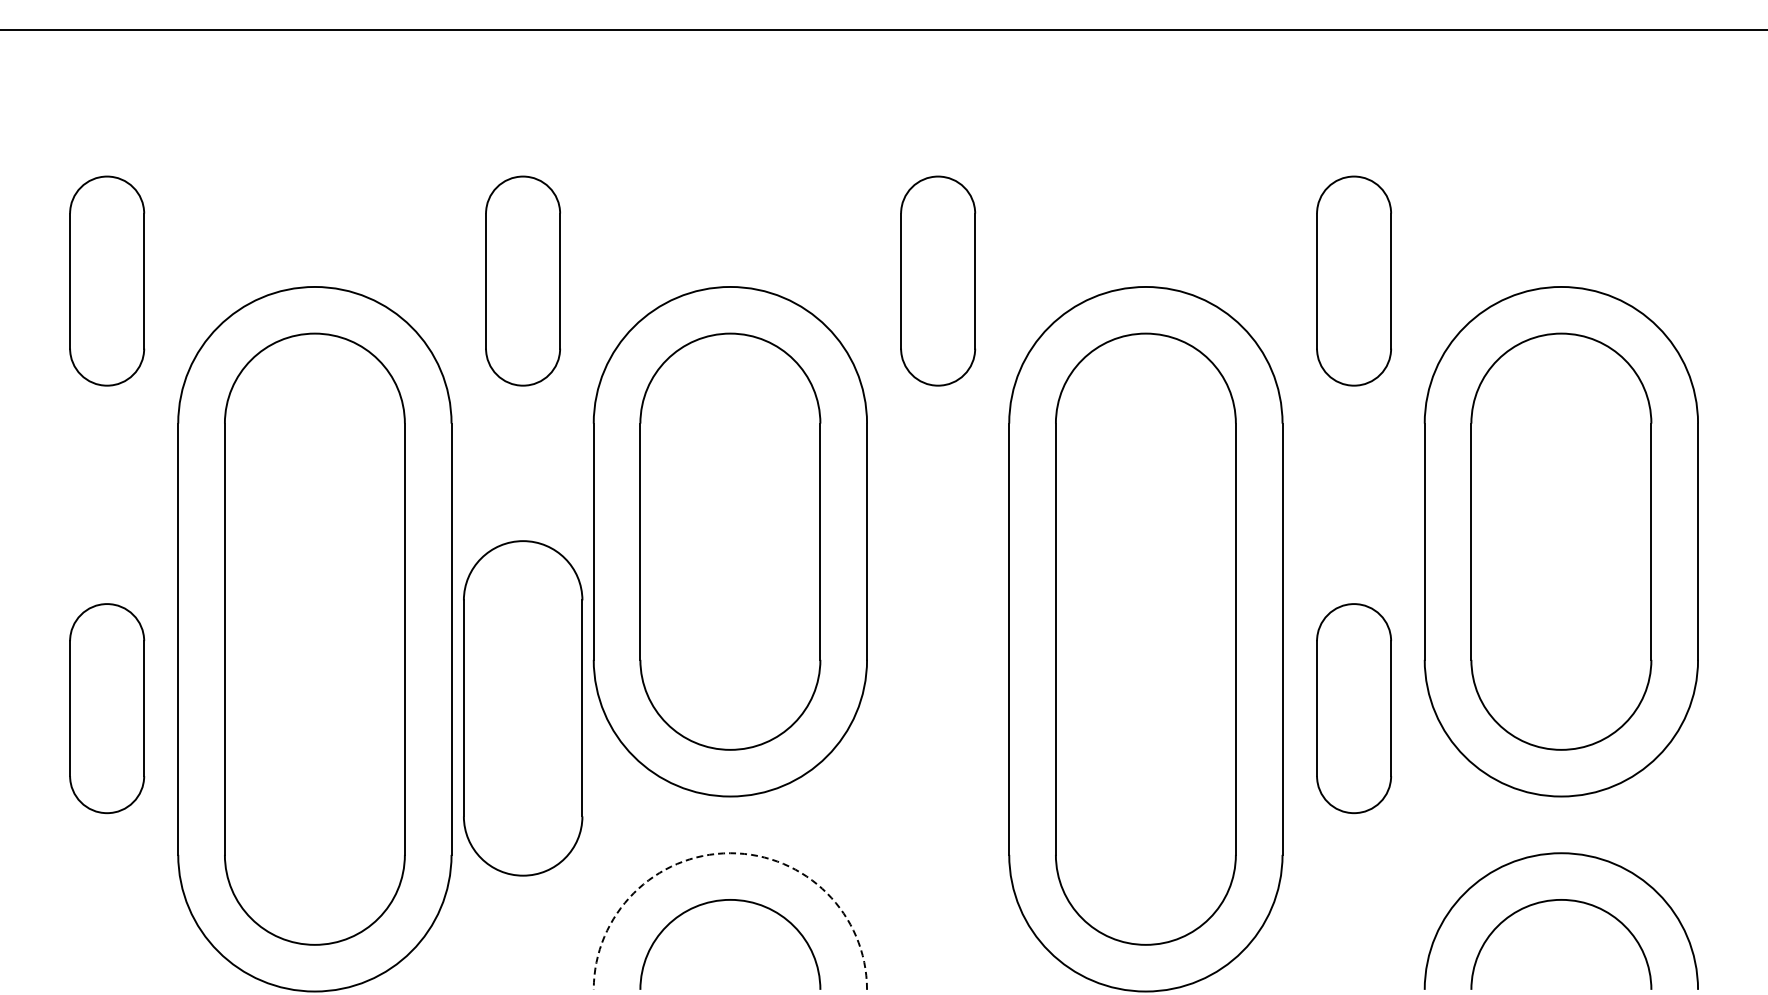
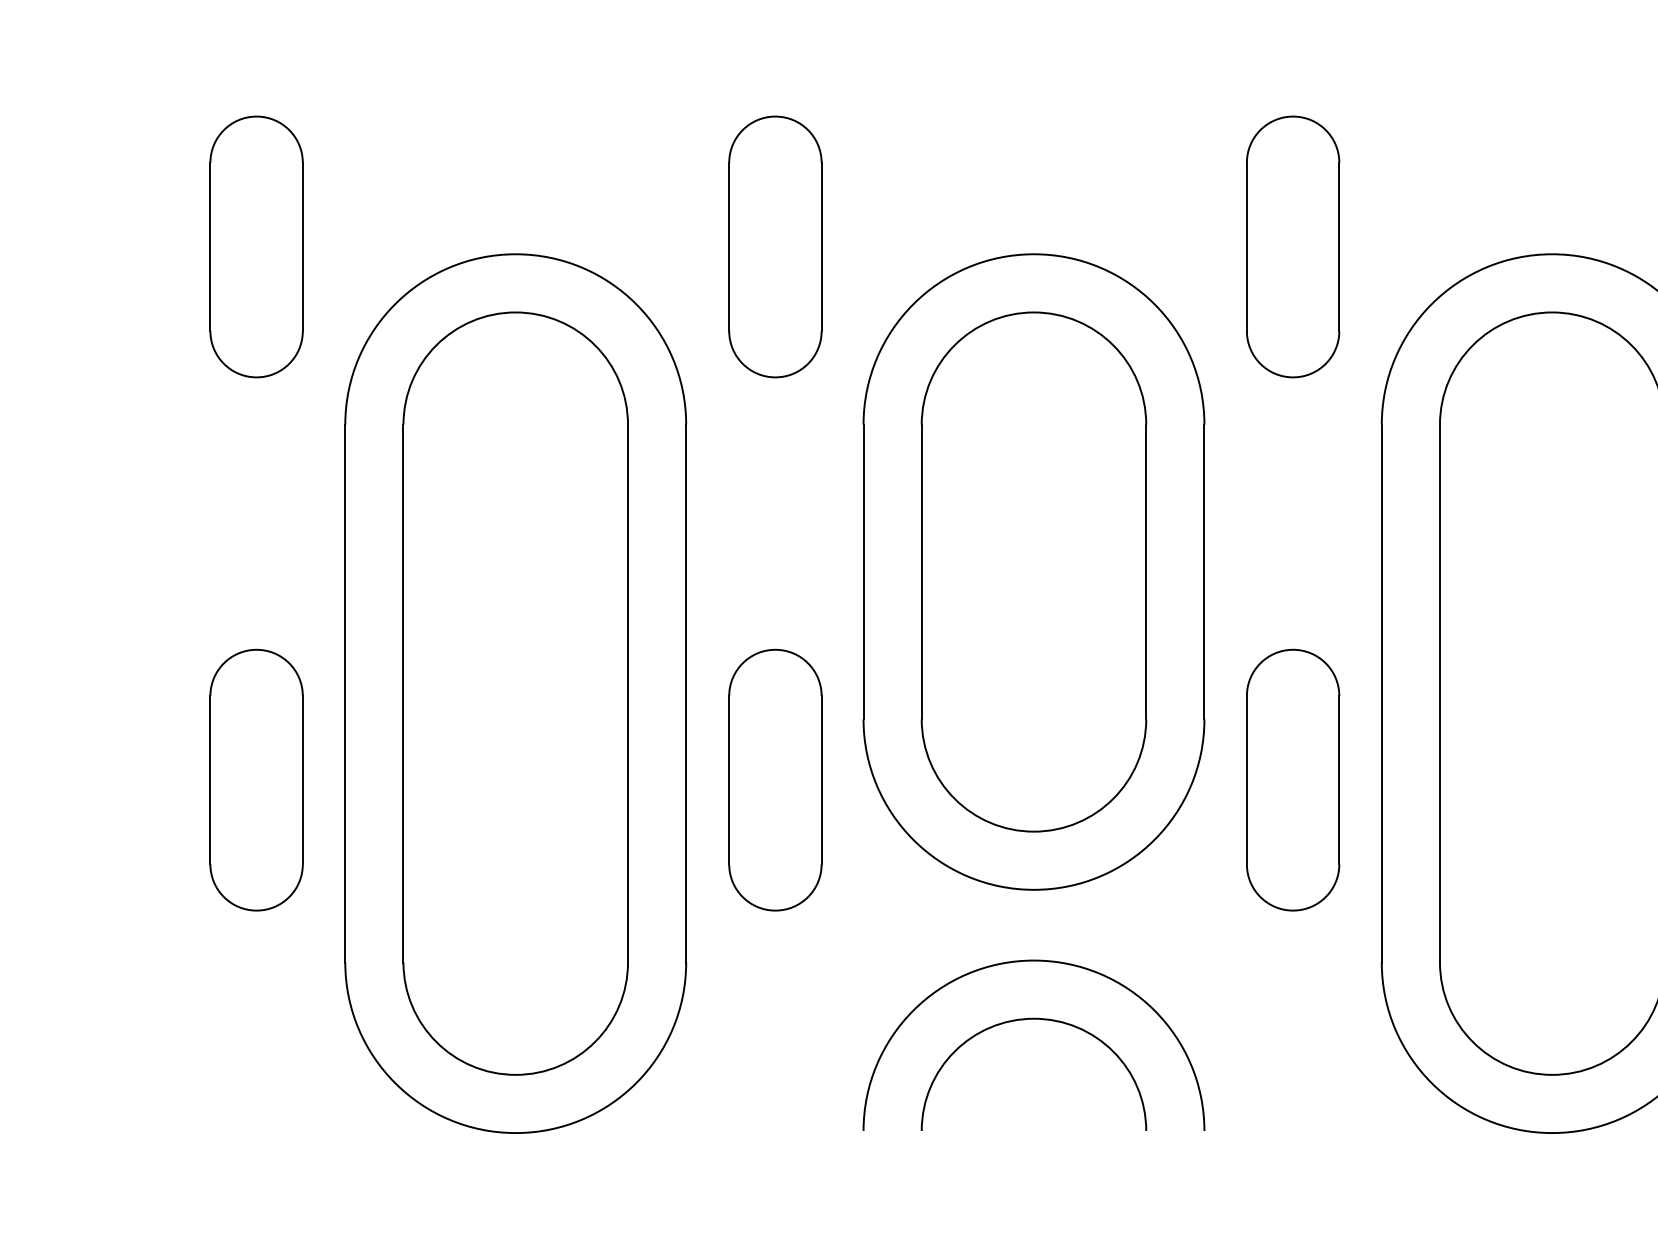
part: (522, 708) -> (774, 780), size x0.62
part: (938, 708) -> (1293, 780), added
arc: (730, 853) -> (1034, 960), dashed -> solid

